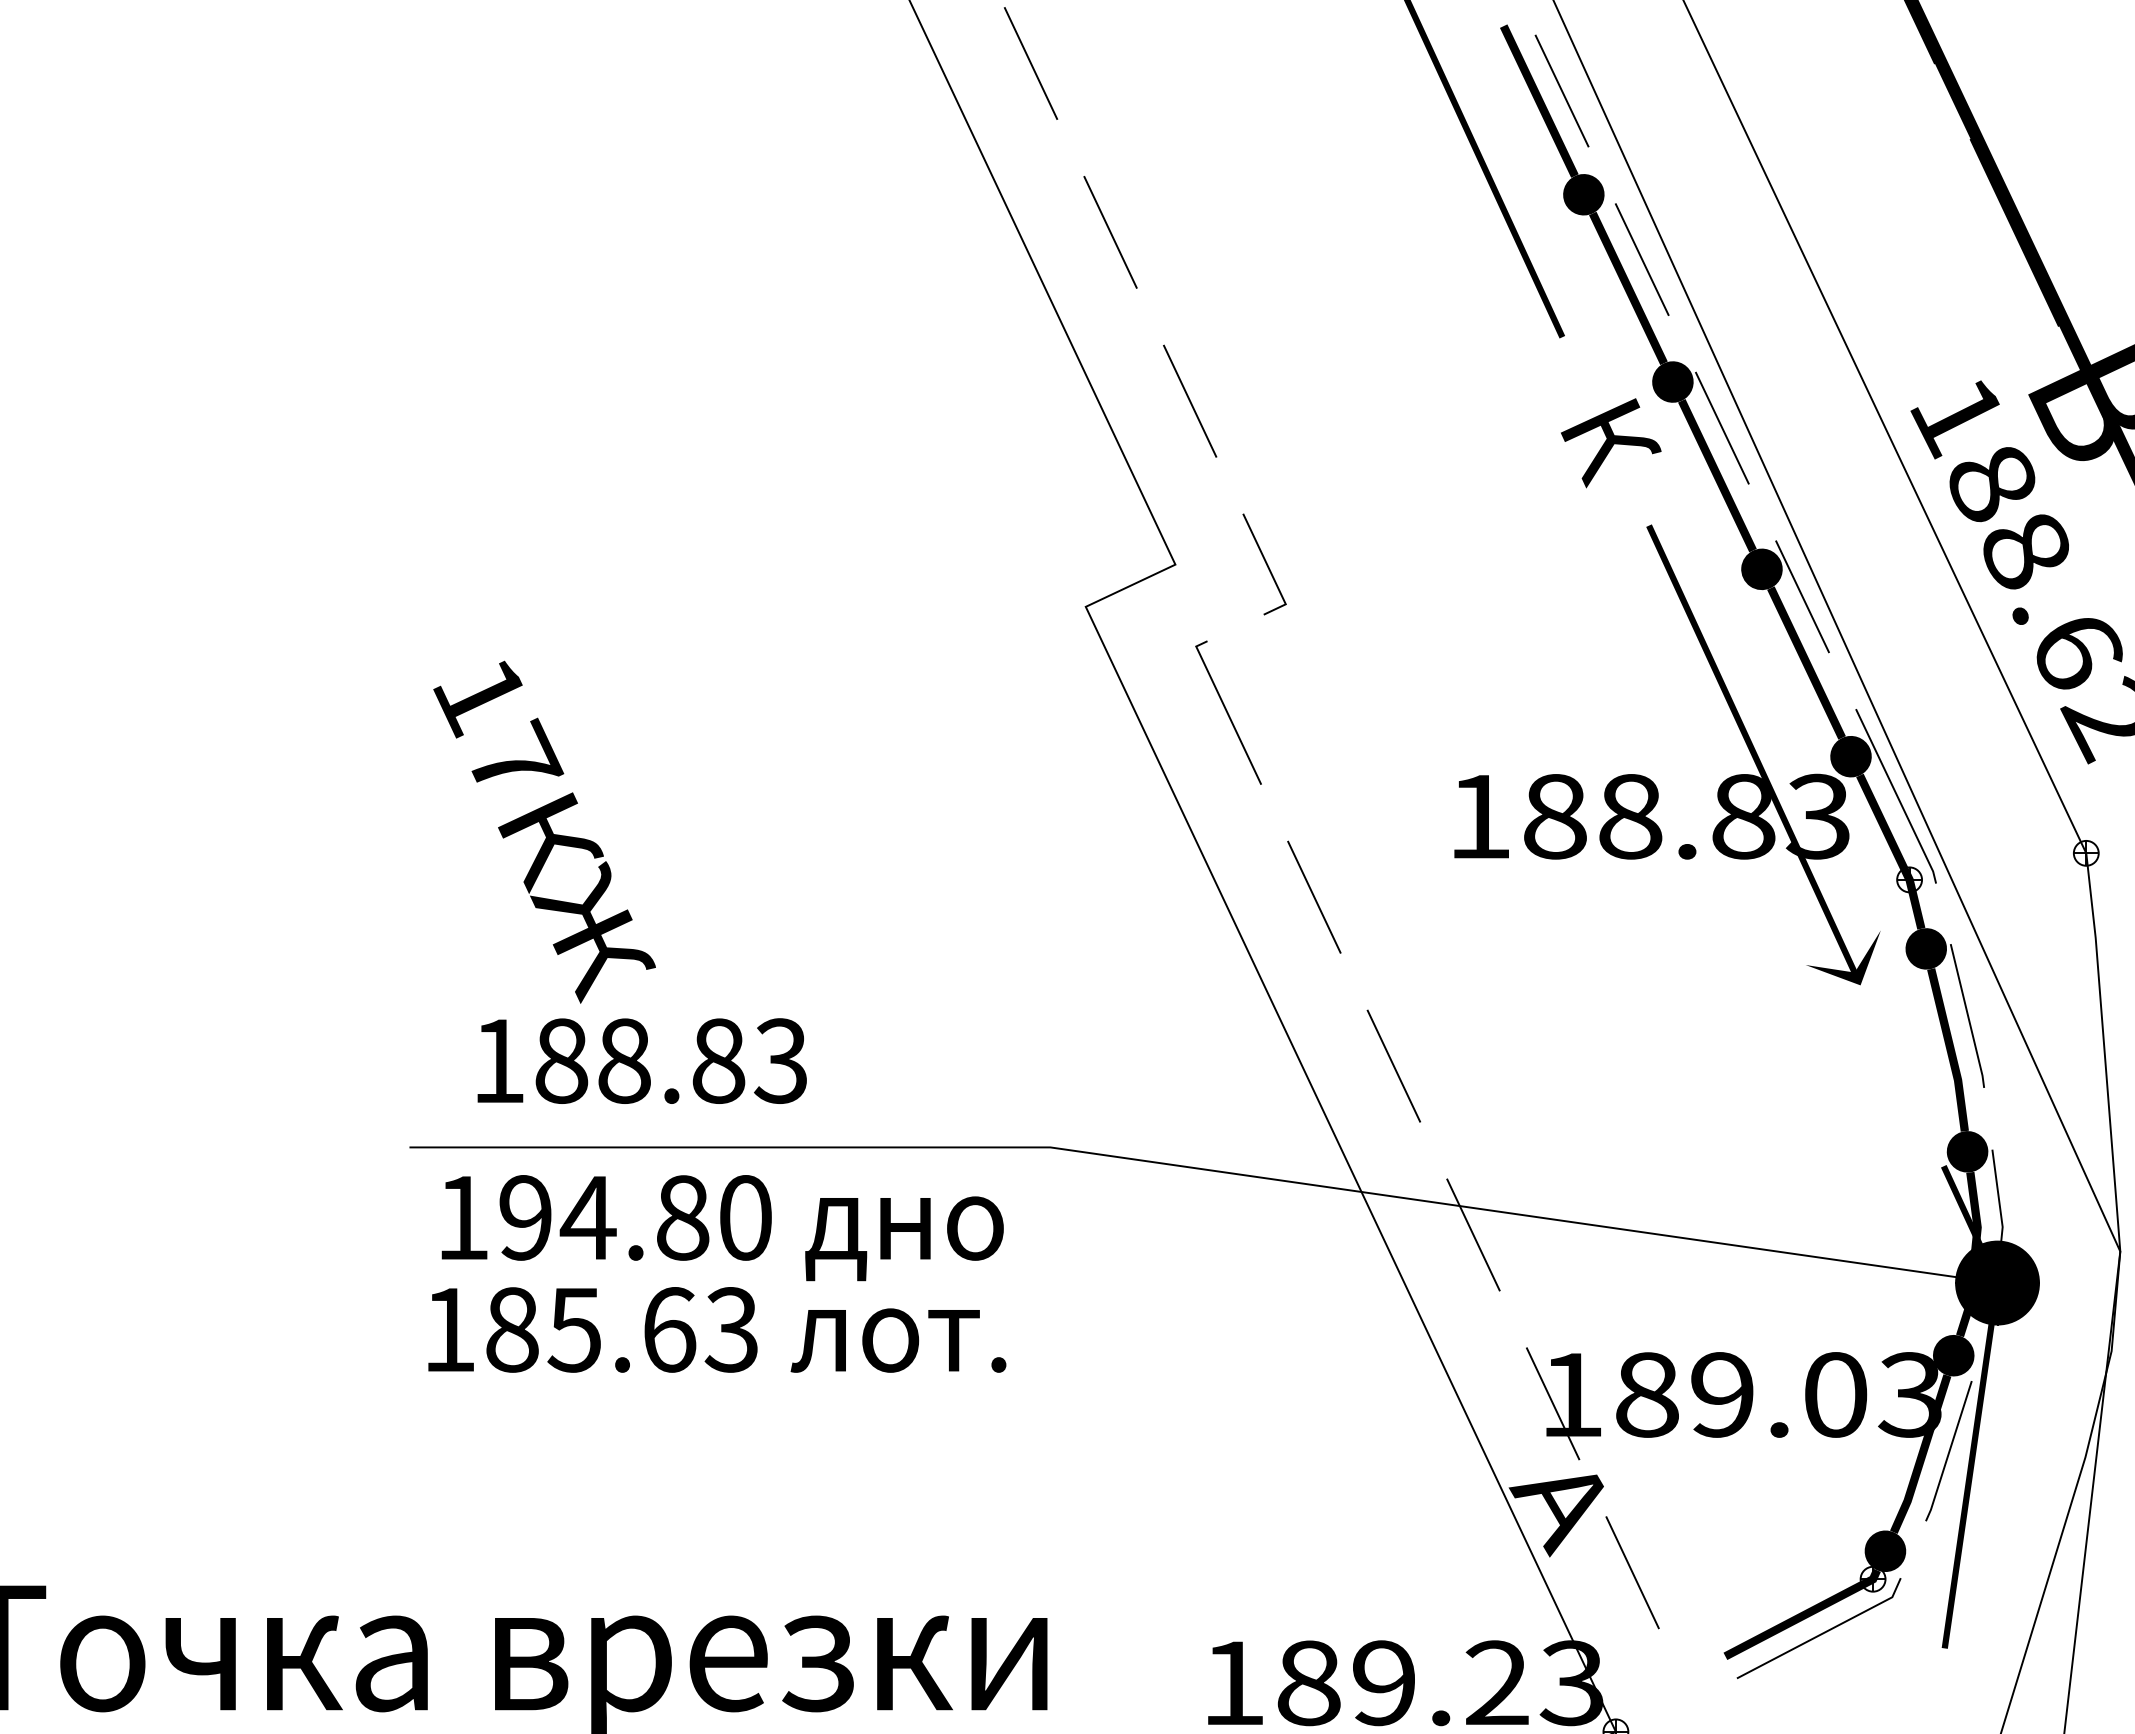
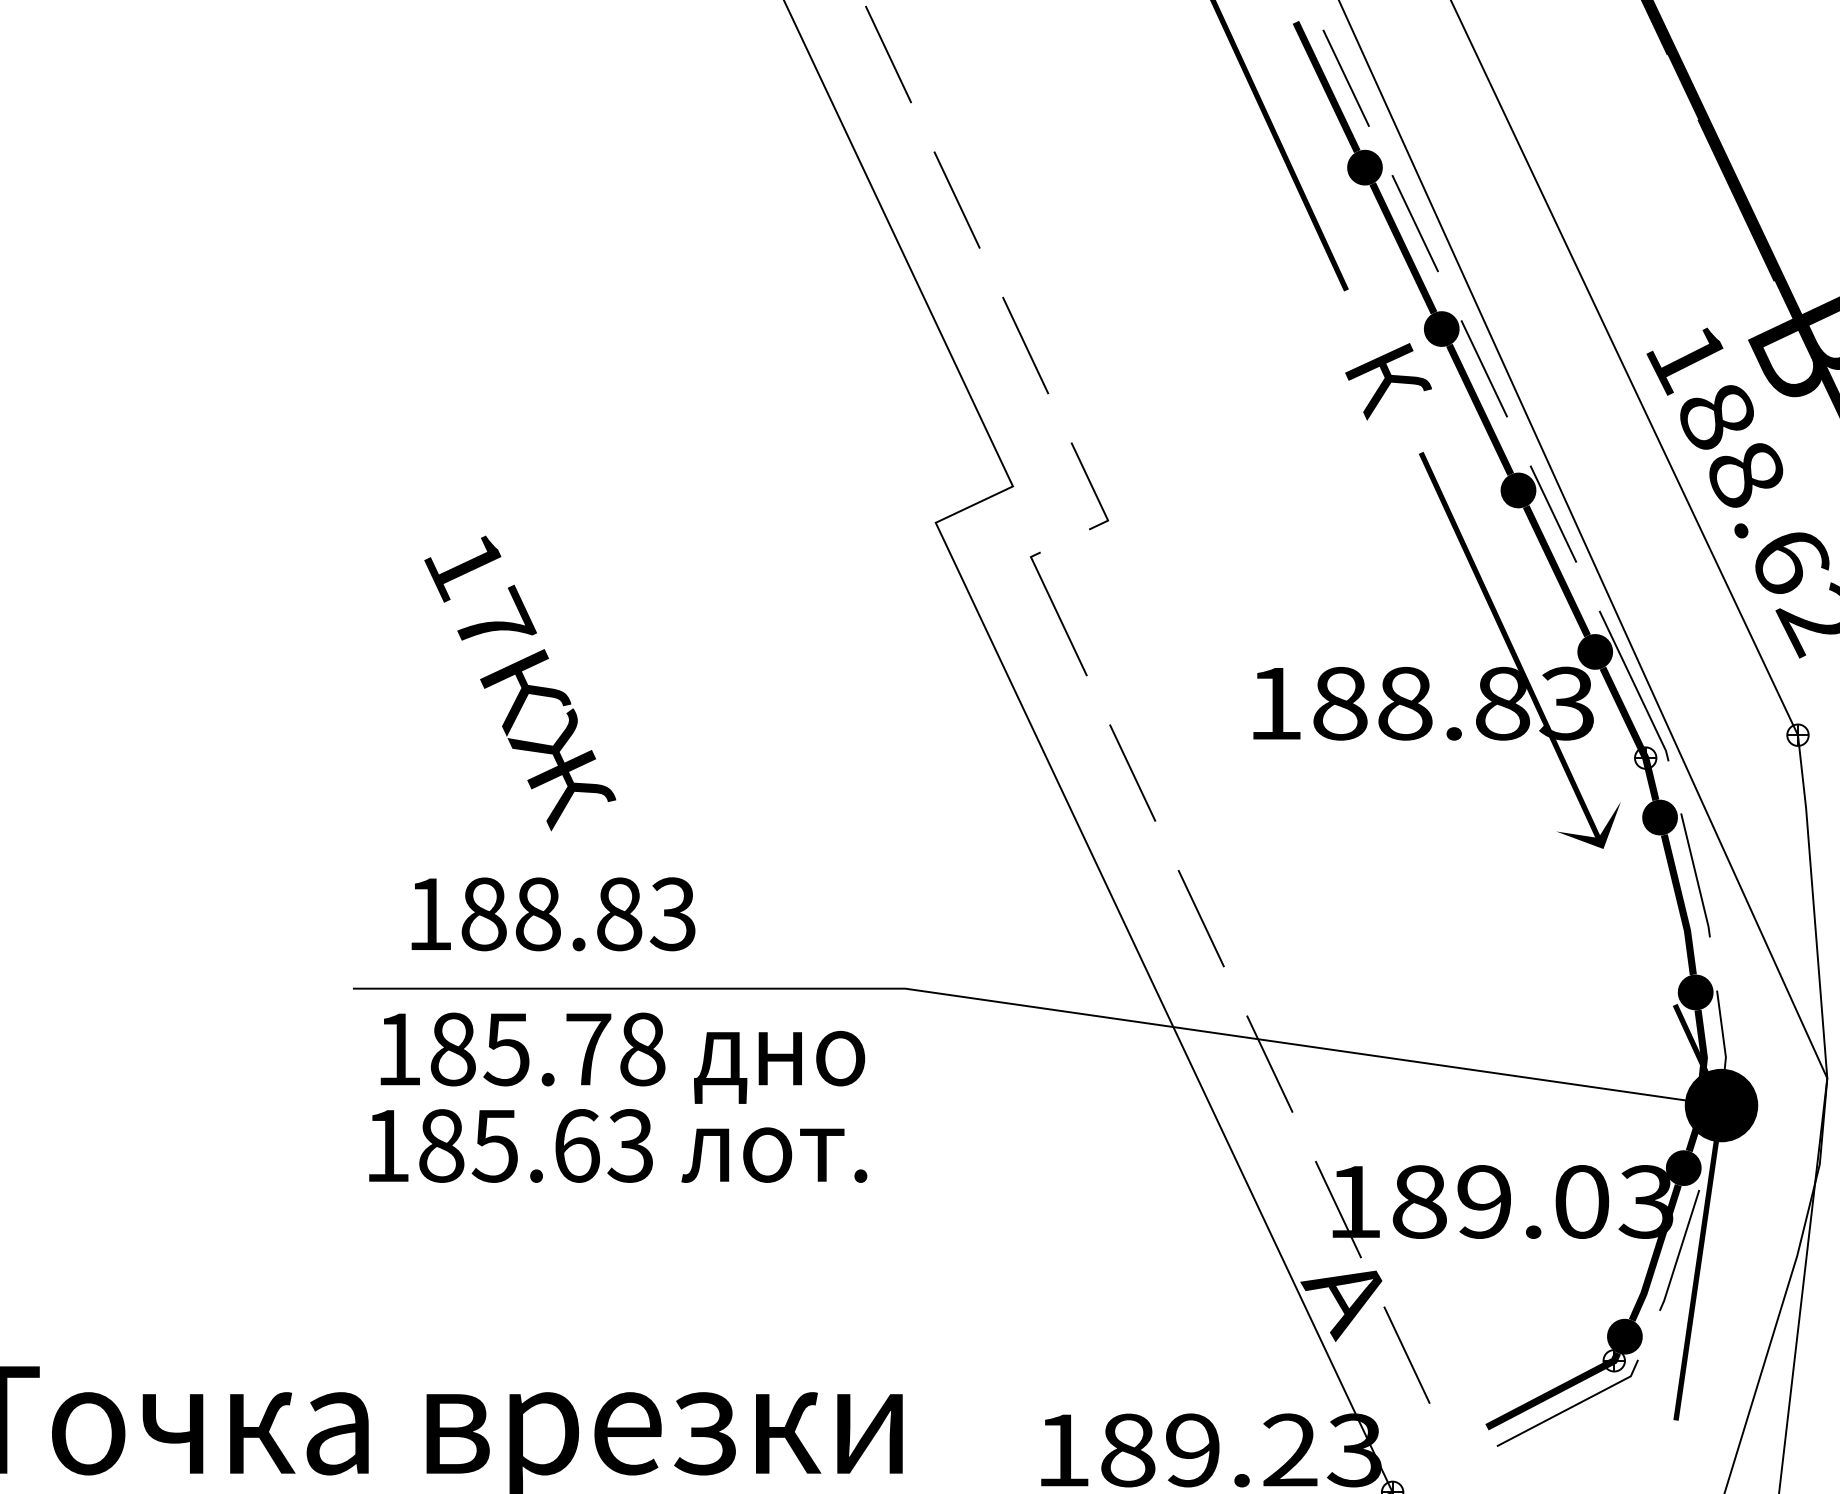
text: (544, 831) -> (520, 682), moved
text: (635, 1217) -> (547, 1049), 194.80 -> 185.78

